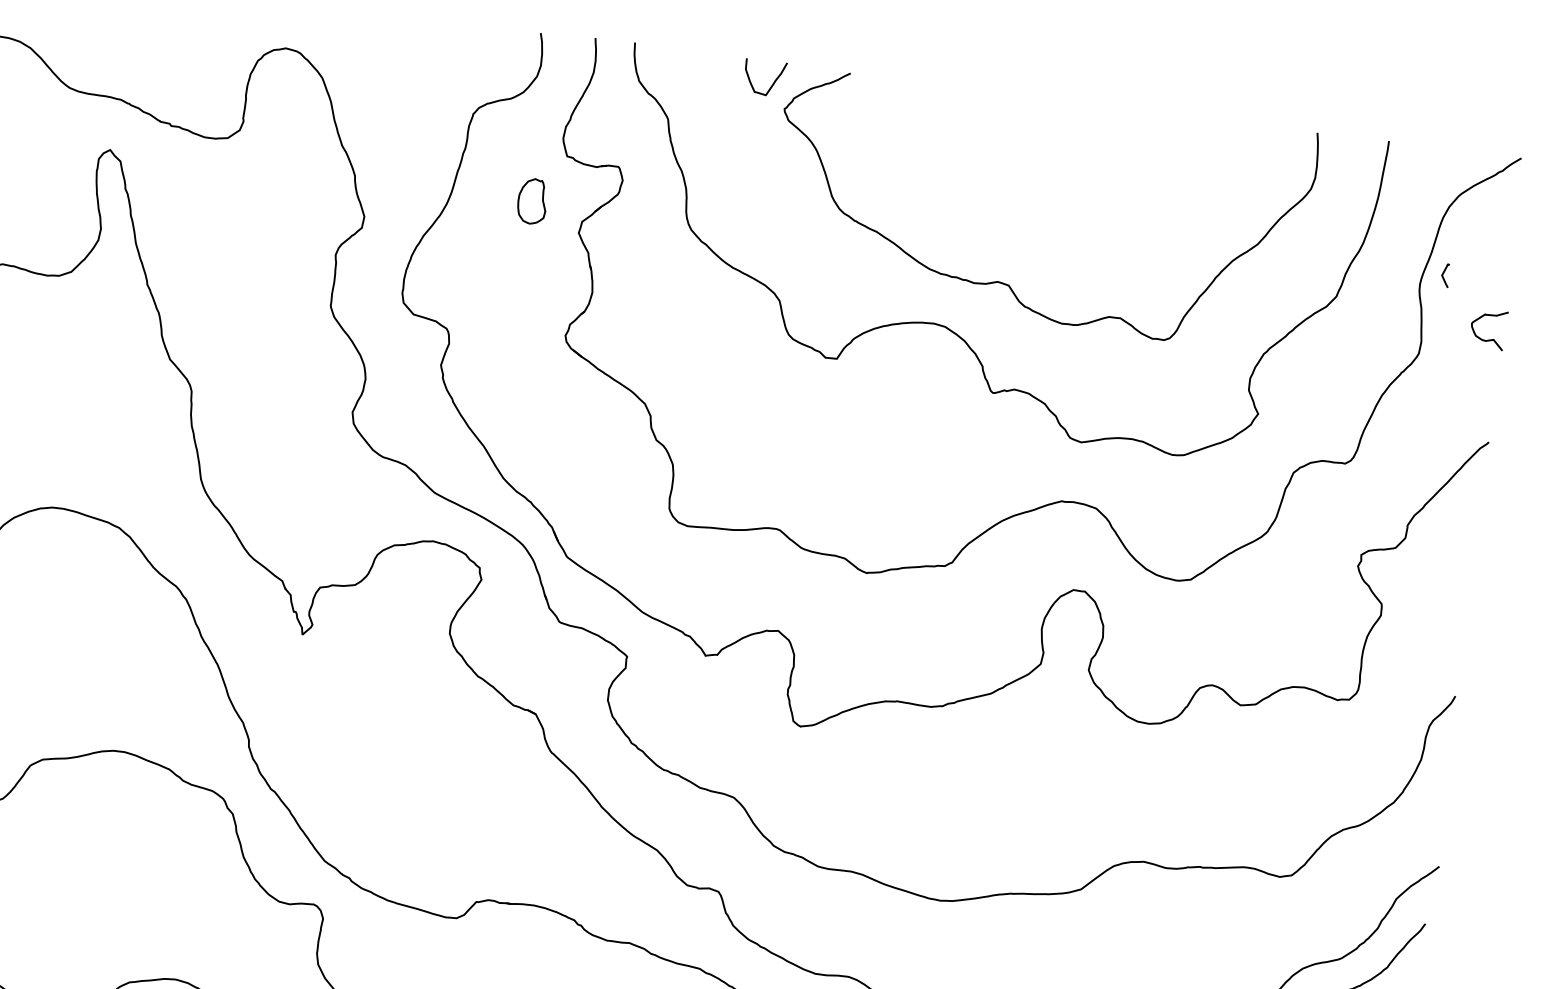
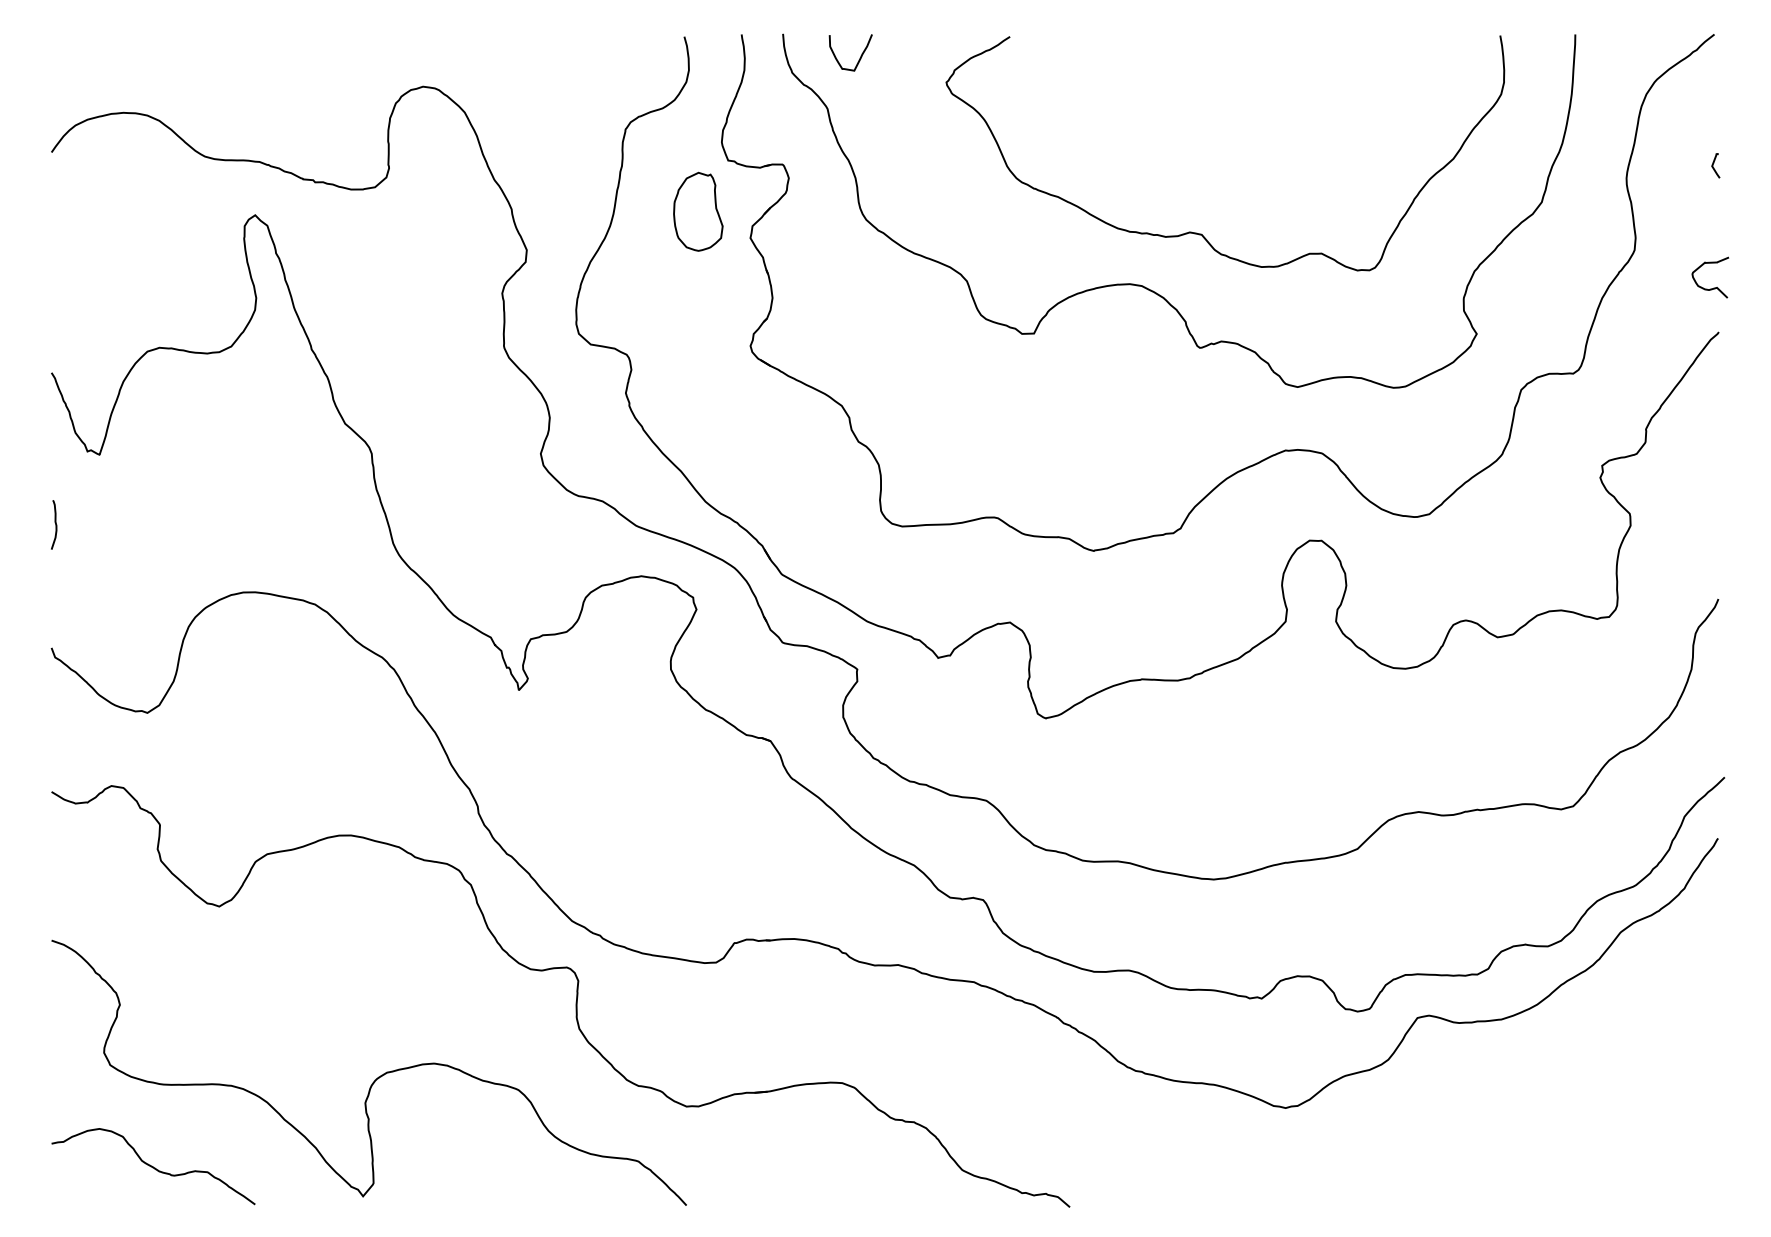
curve: (773, 81) -> (860, 55), moved
part: (532, 201) -> (698, 211), size x1.67
curve: (1443, 274) -> (1713, 165), moved
curve: (1490, 339) -> (1713, 287), moved

